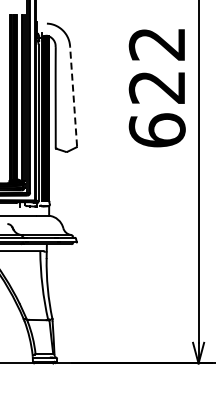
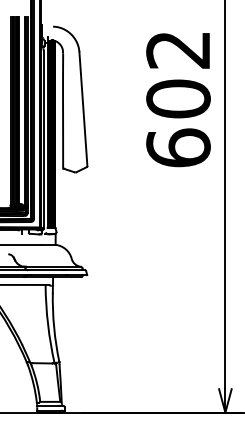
text: (156, 87) -> (177, 99), 622 -> 602
line: (73, 95) -> (83, 108), dashed -> solid

